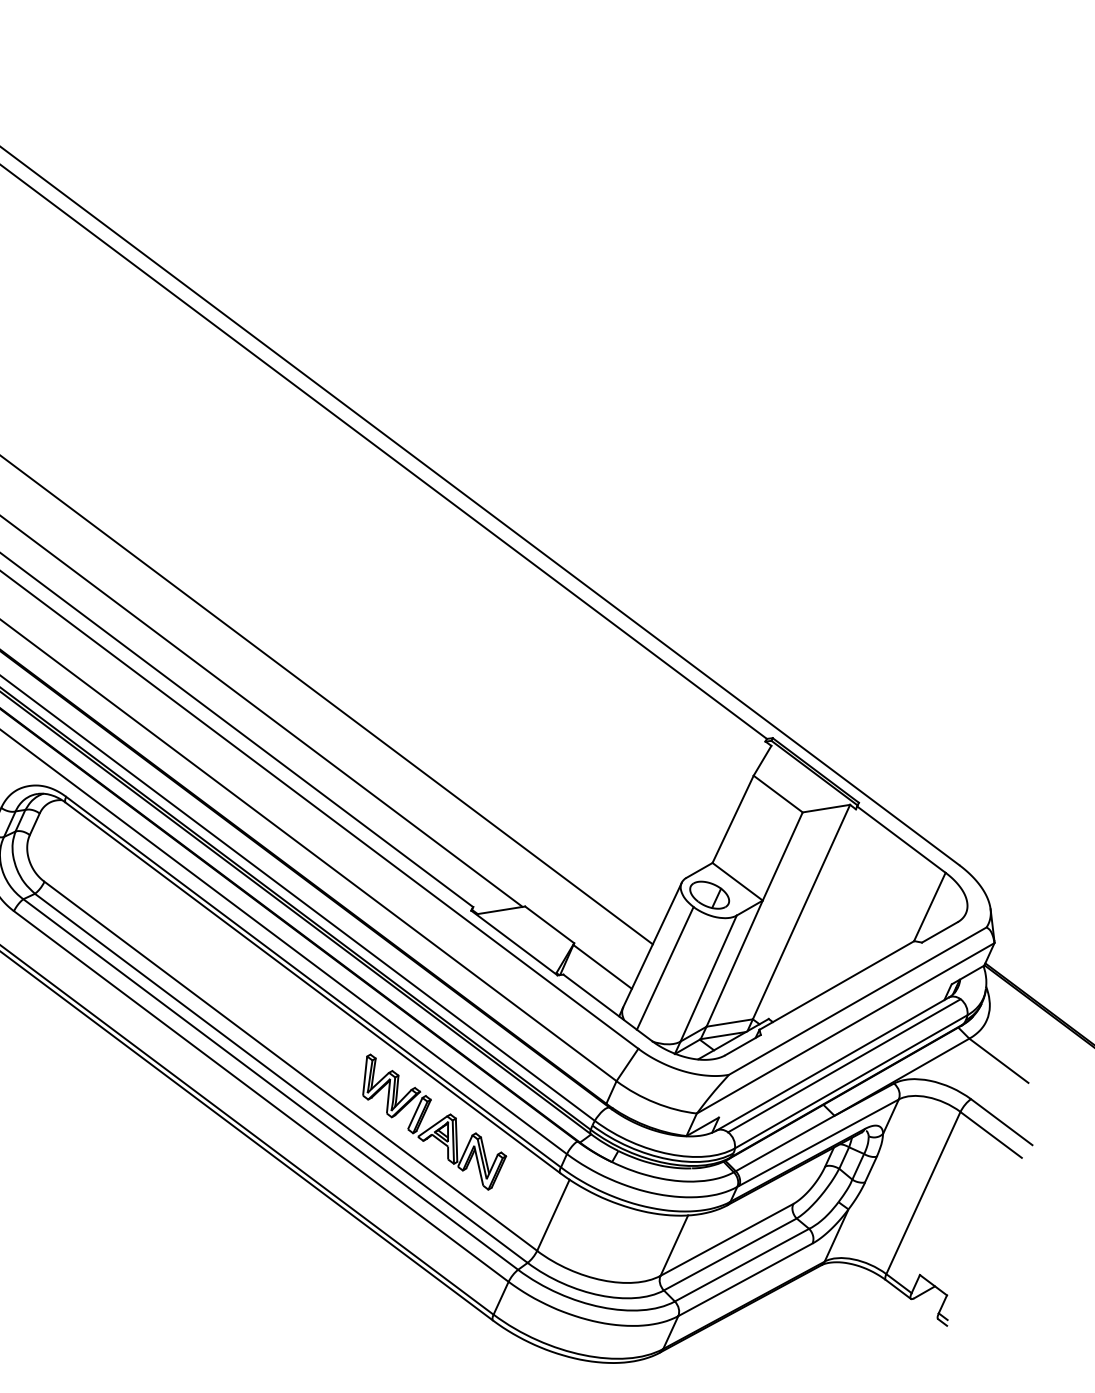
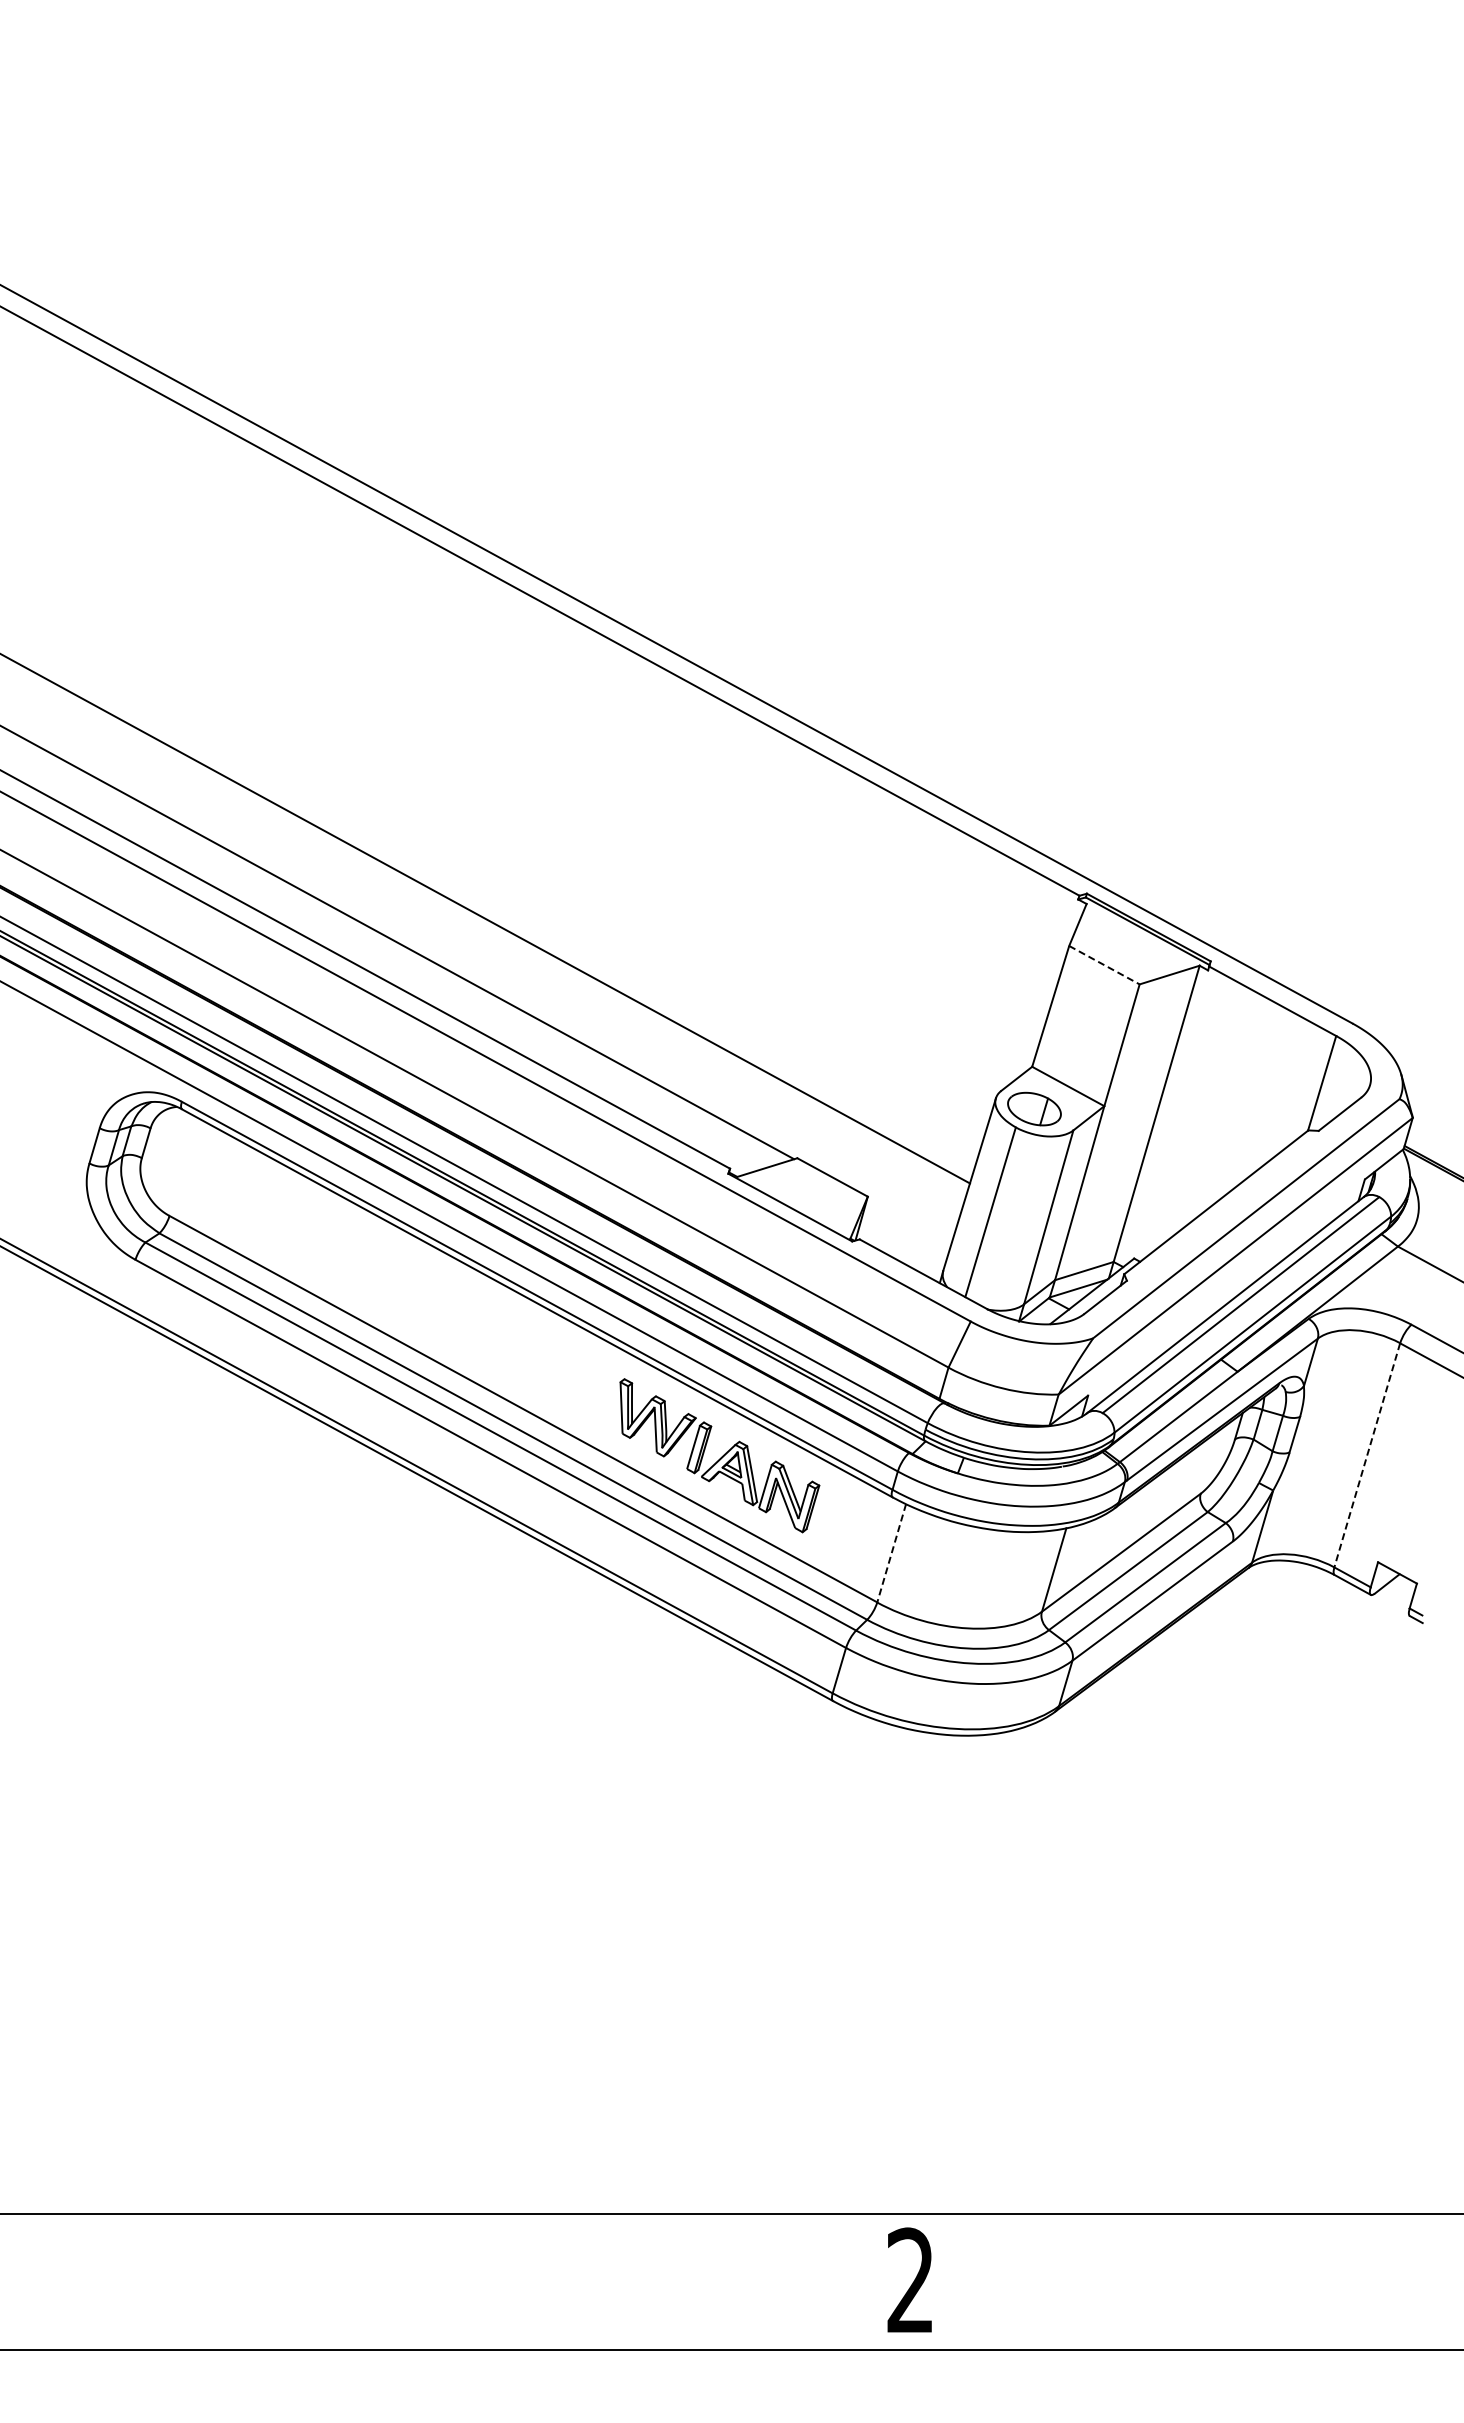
line: (778, 794) -> (1104, 965), solid -> dashed
line: (602, 967) -> (909, 1222), removed
line: (923, 1193) -> (1367, 1455), solid -> dashed
line: (553, 1215) -> (891, 1553), solid -> dashed

